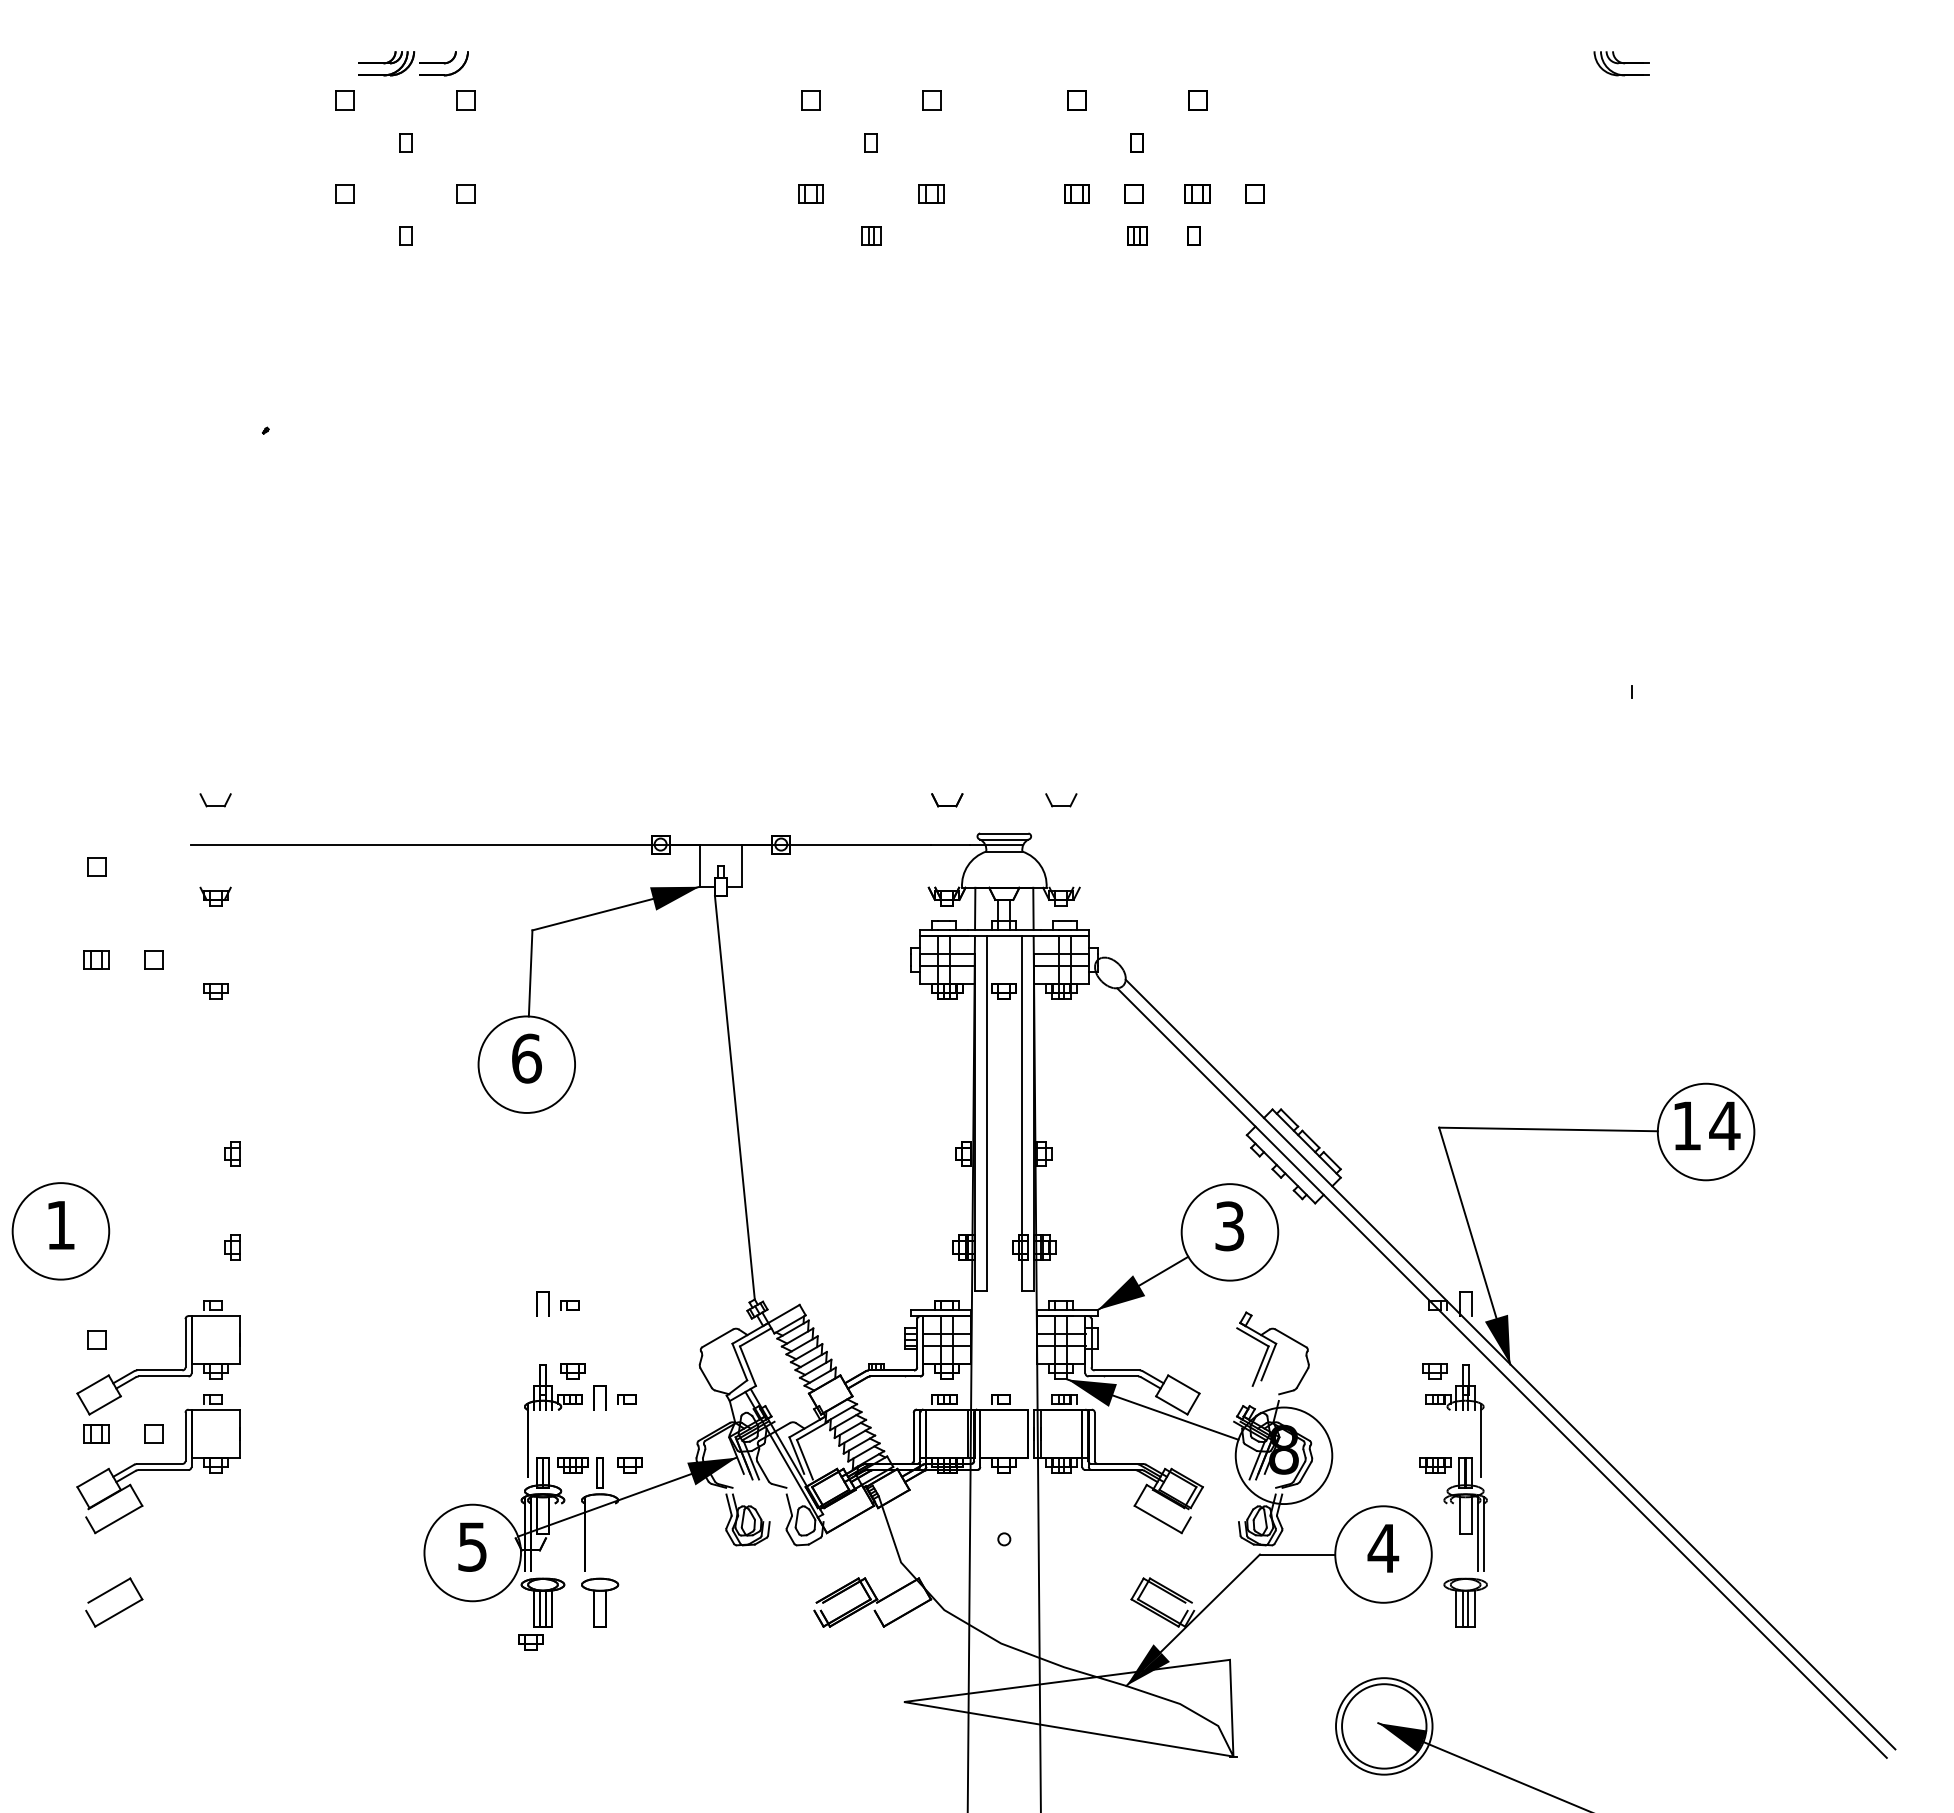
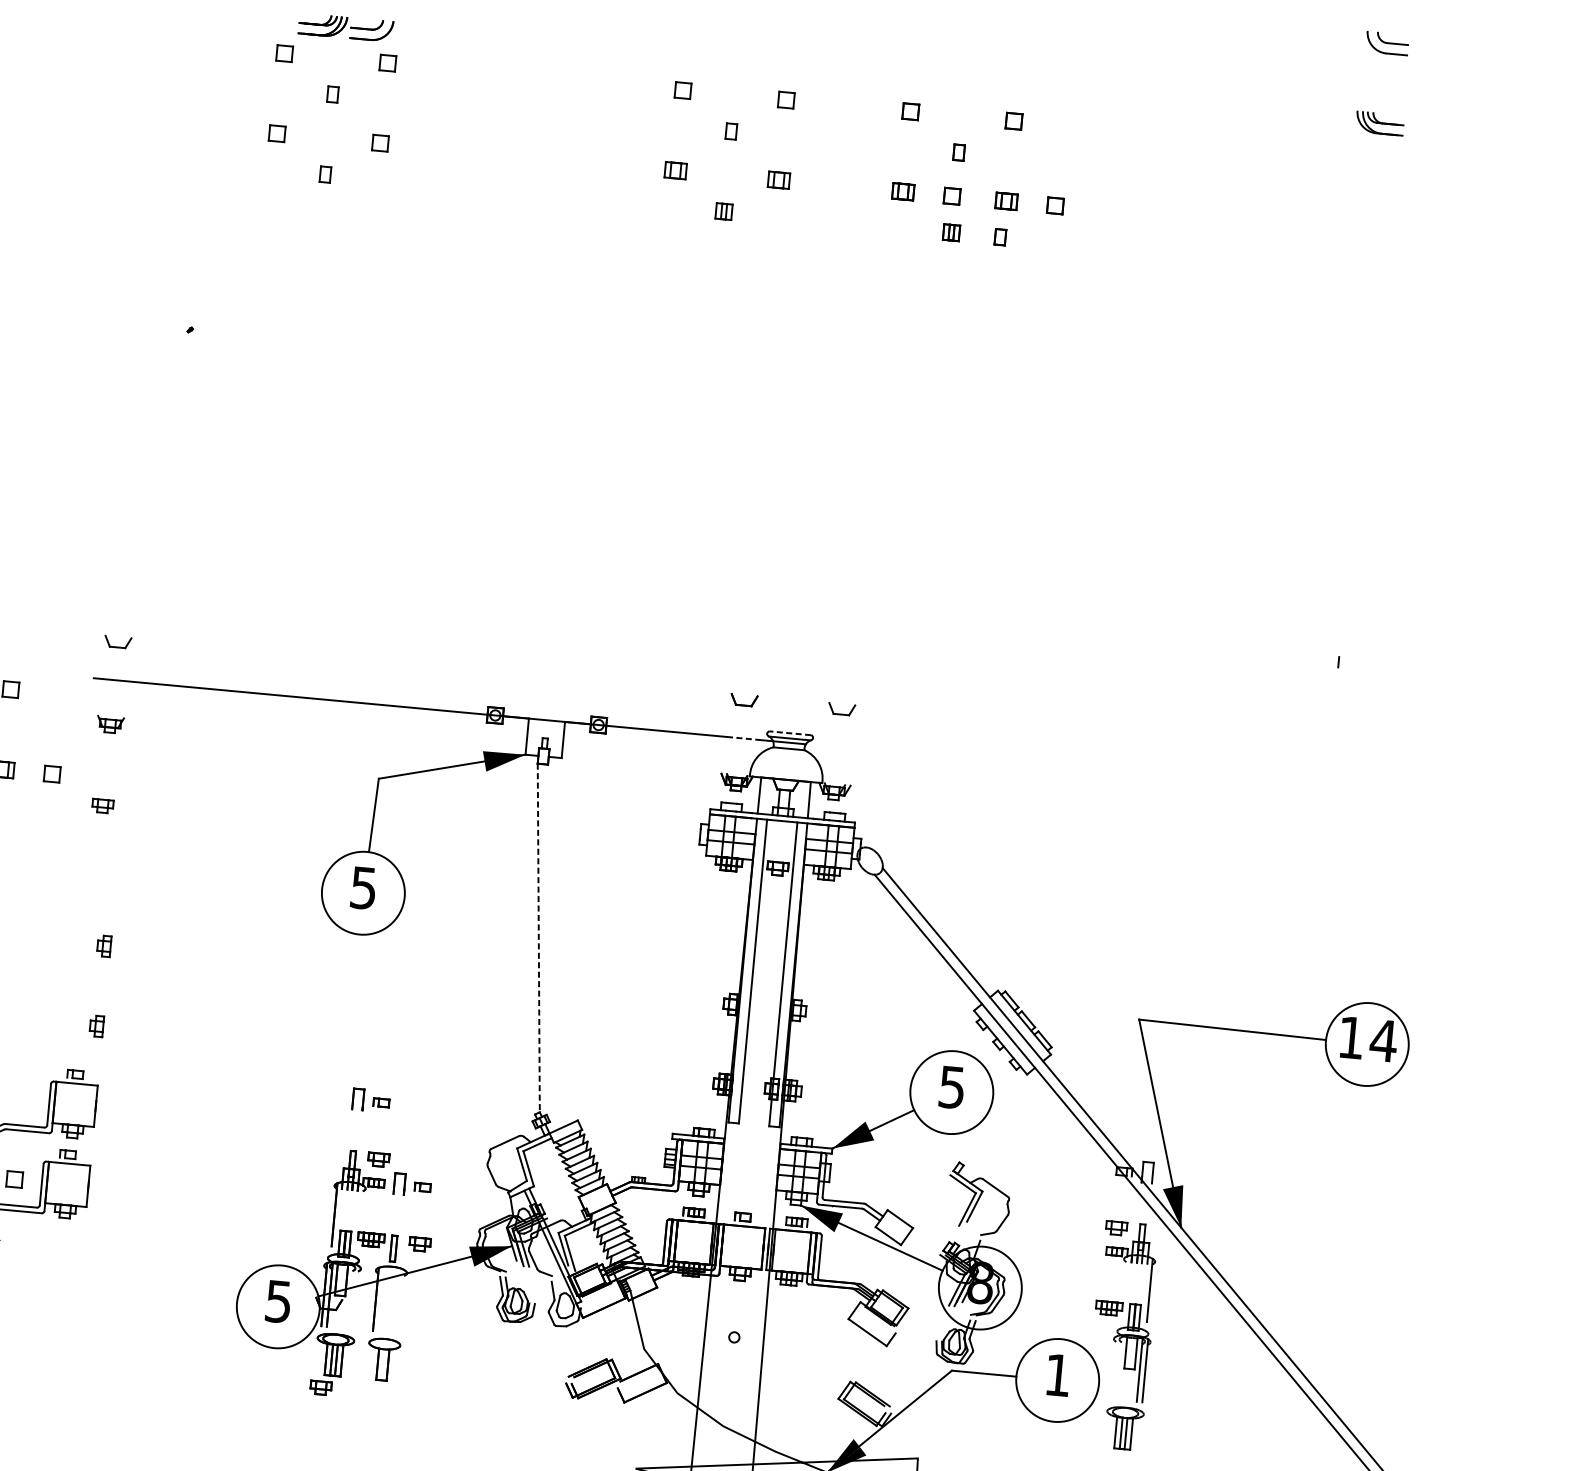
line: (1003, 833) -> (789, 733), solid -> dashed
line: (950, 844) -> (743, 738), solid -> dashed
text: (526, 1058) -> (363, 887), 6 -> 5
line: (734, 1097) -> (538, 937), solid -> dashed
text: (1229, 1225) -> (951, 1086), 3 -> 5
text: (1383, 1548) -> (1058, 1375), 4 -> 1

